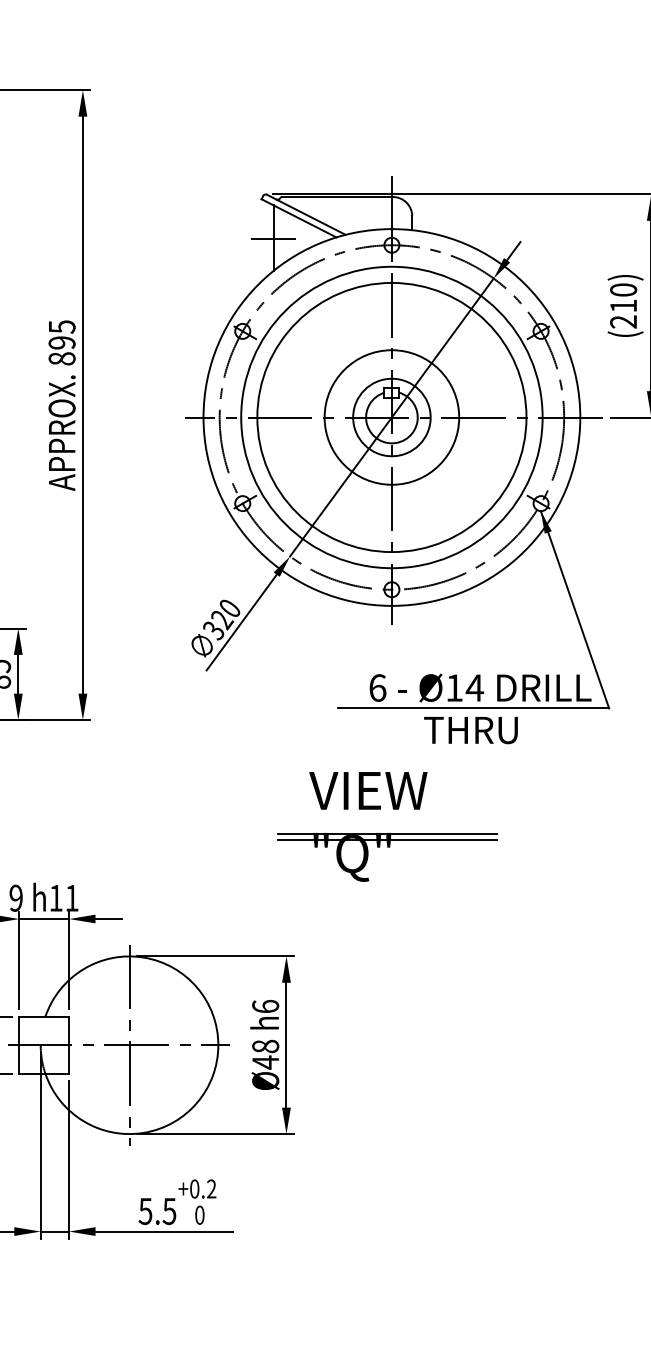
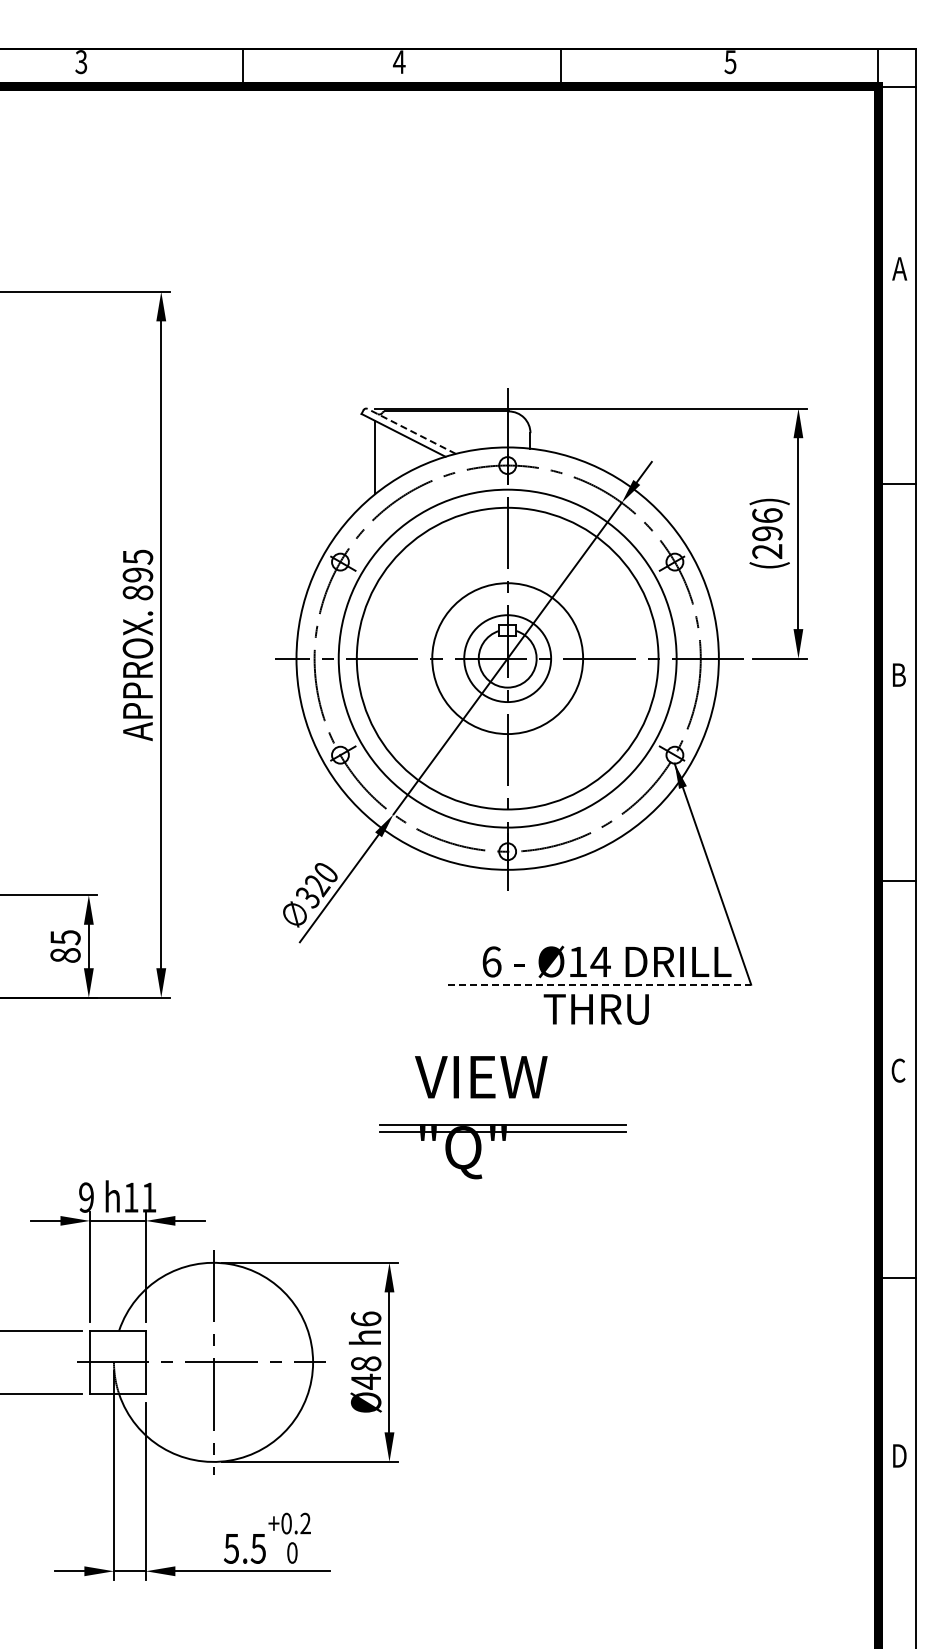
line: (306, 214) -> (411, 431), solid -> dashed
line: (273, 238) -> (374, 458), removed
text: (623, 297) -> (767, 524), (210) -> (296)
line: (473, 708) -> (599, 984), solid -> dashed

